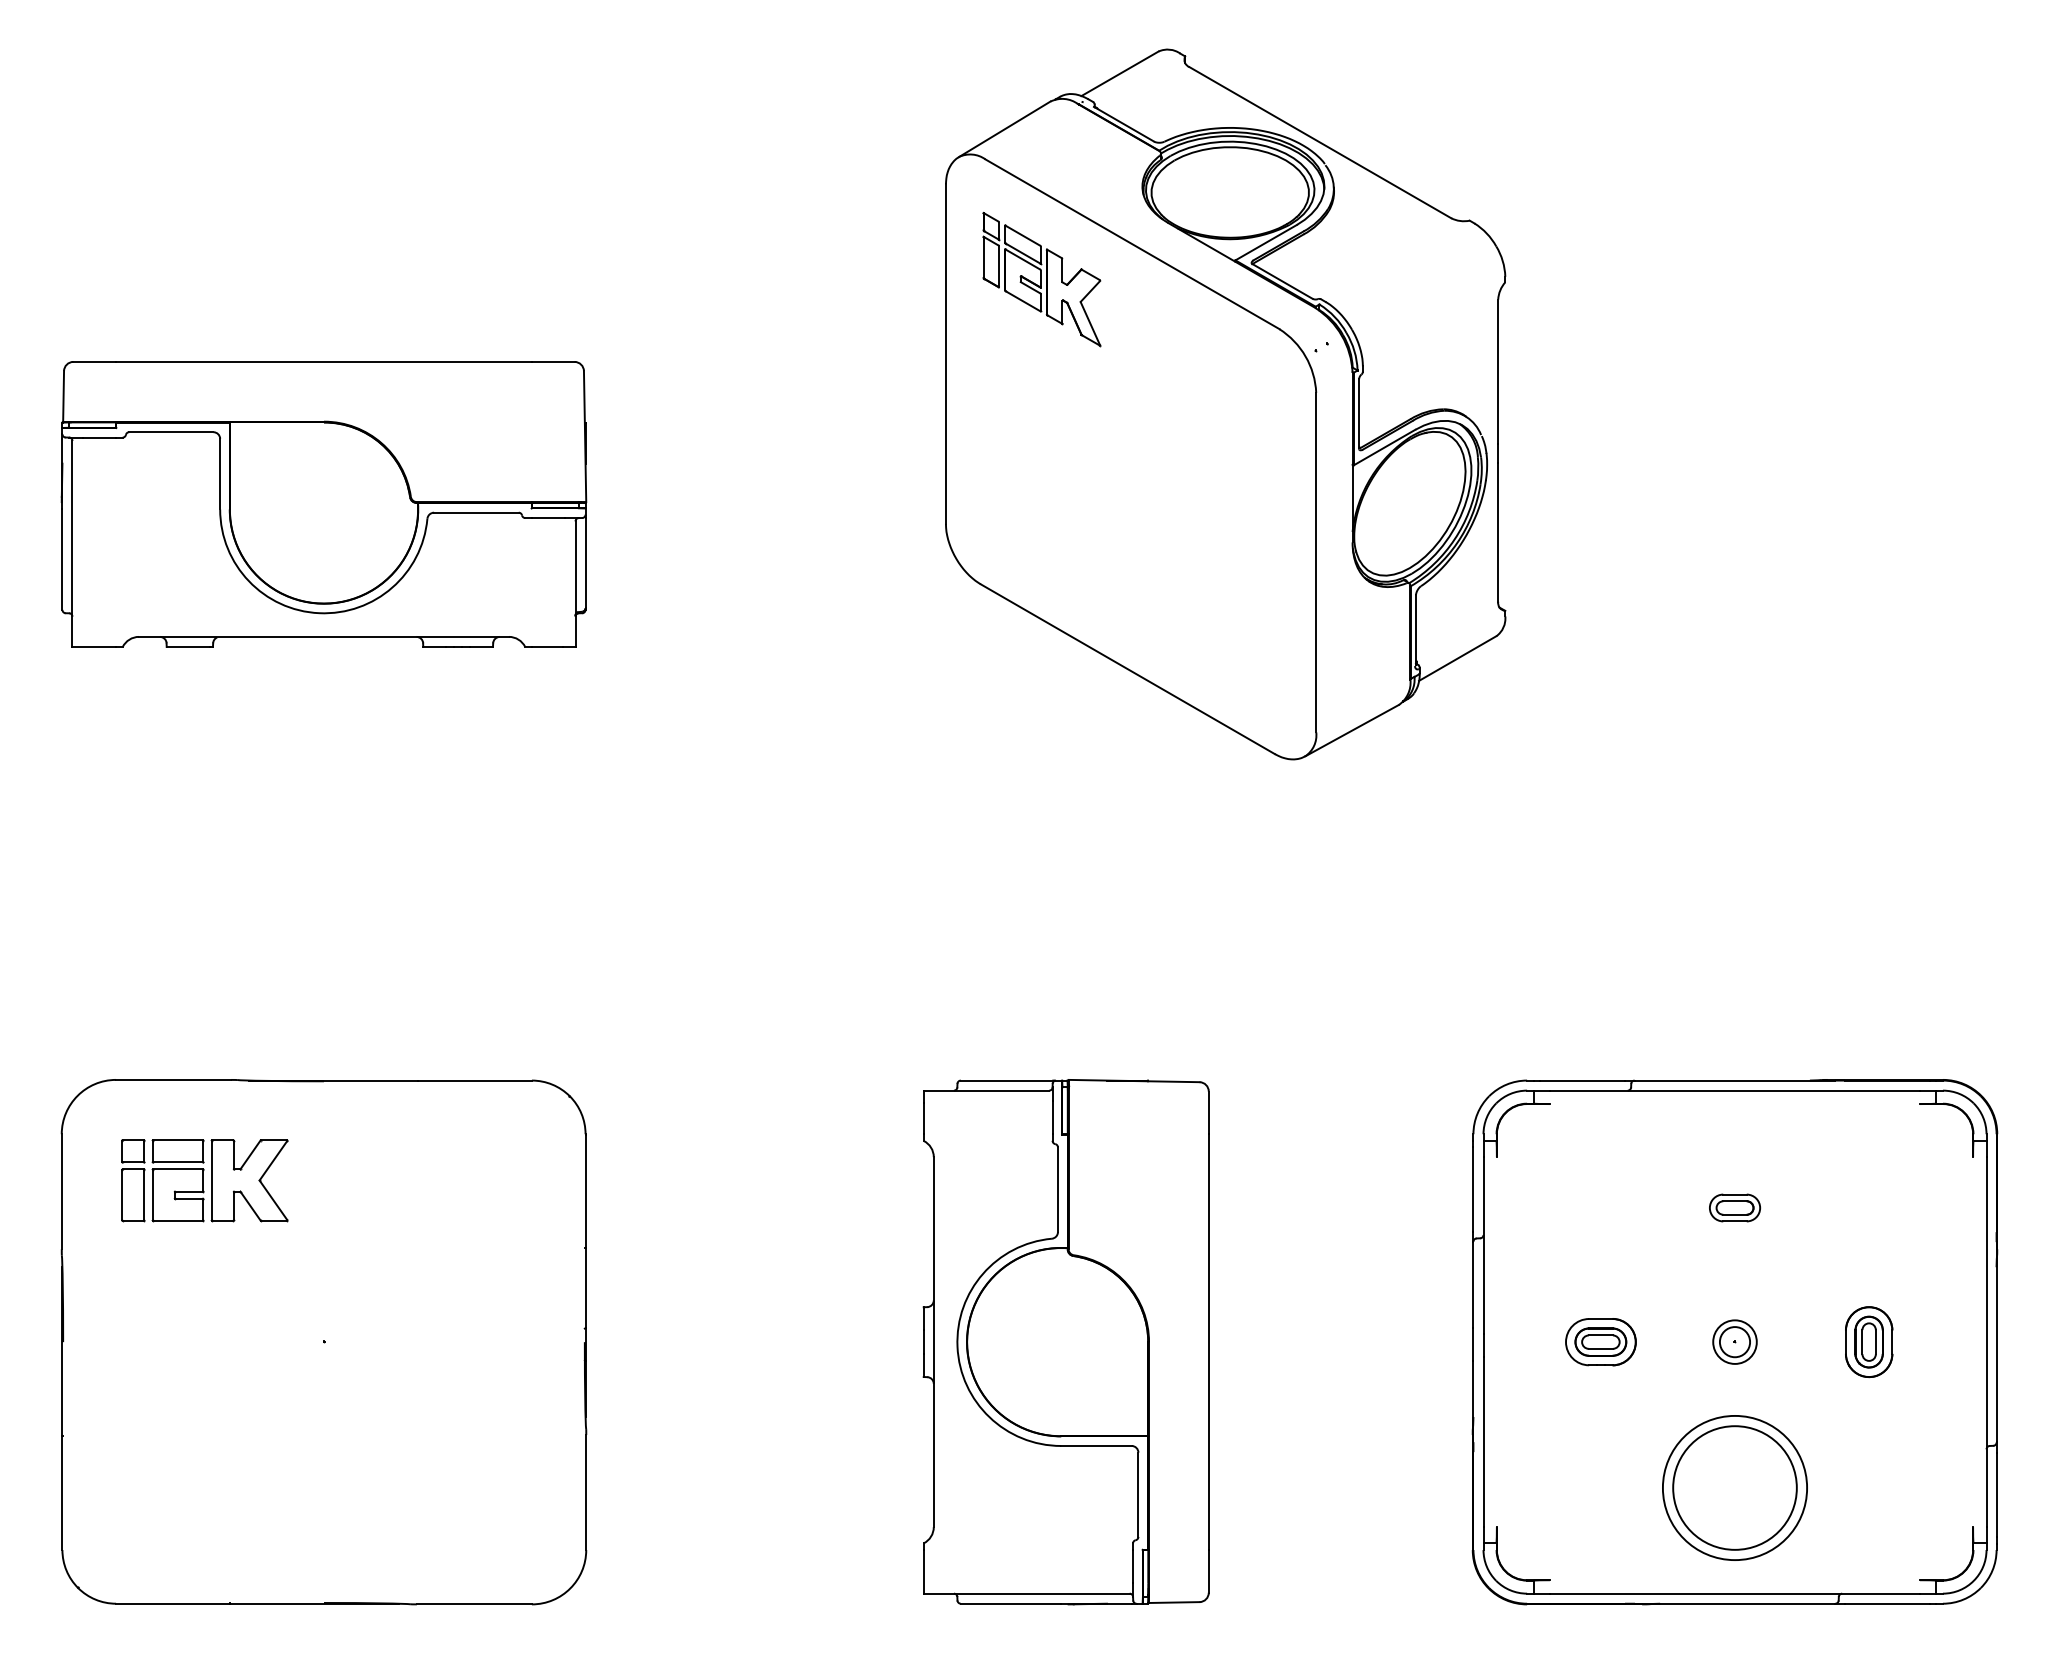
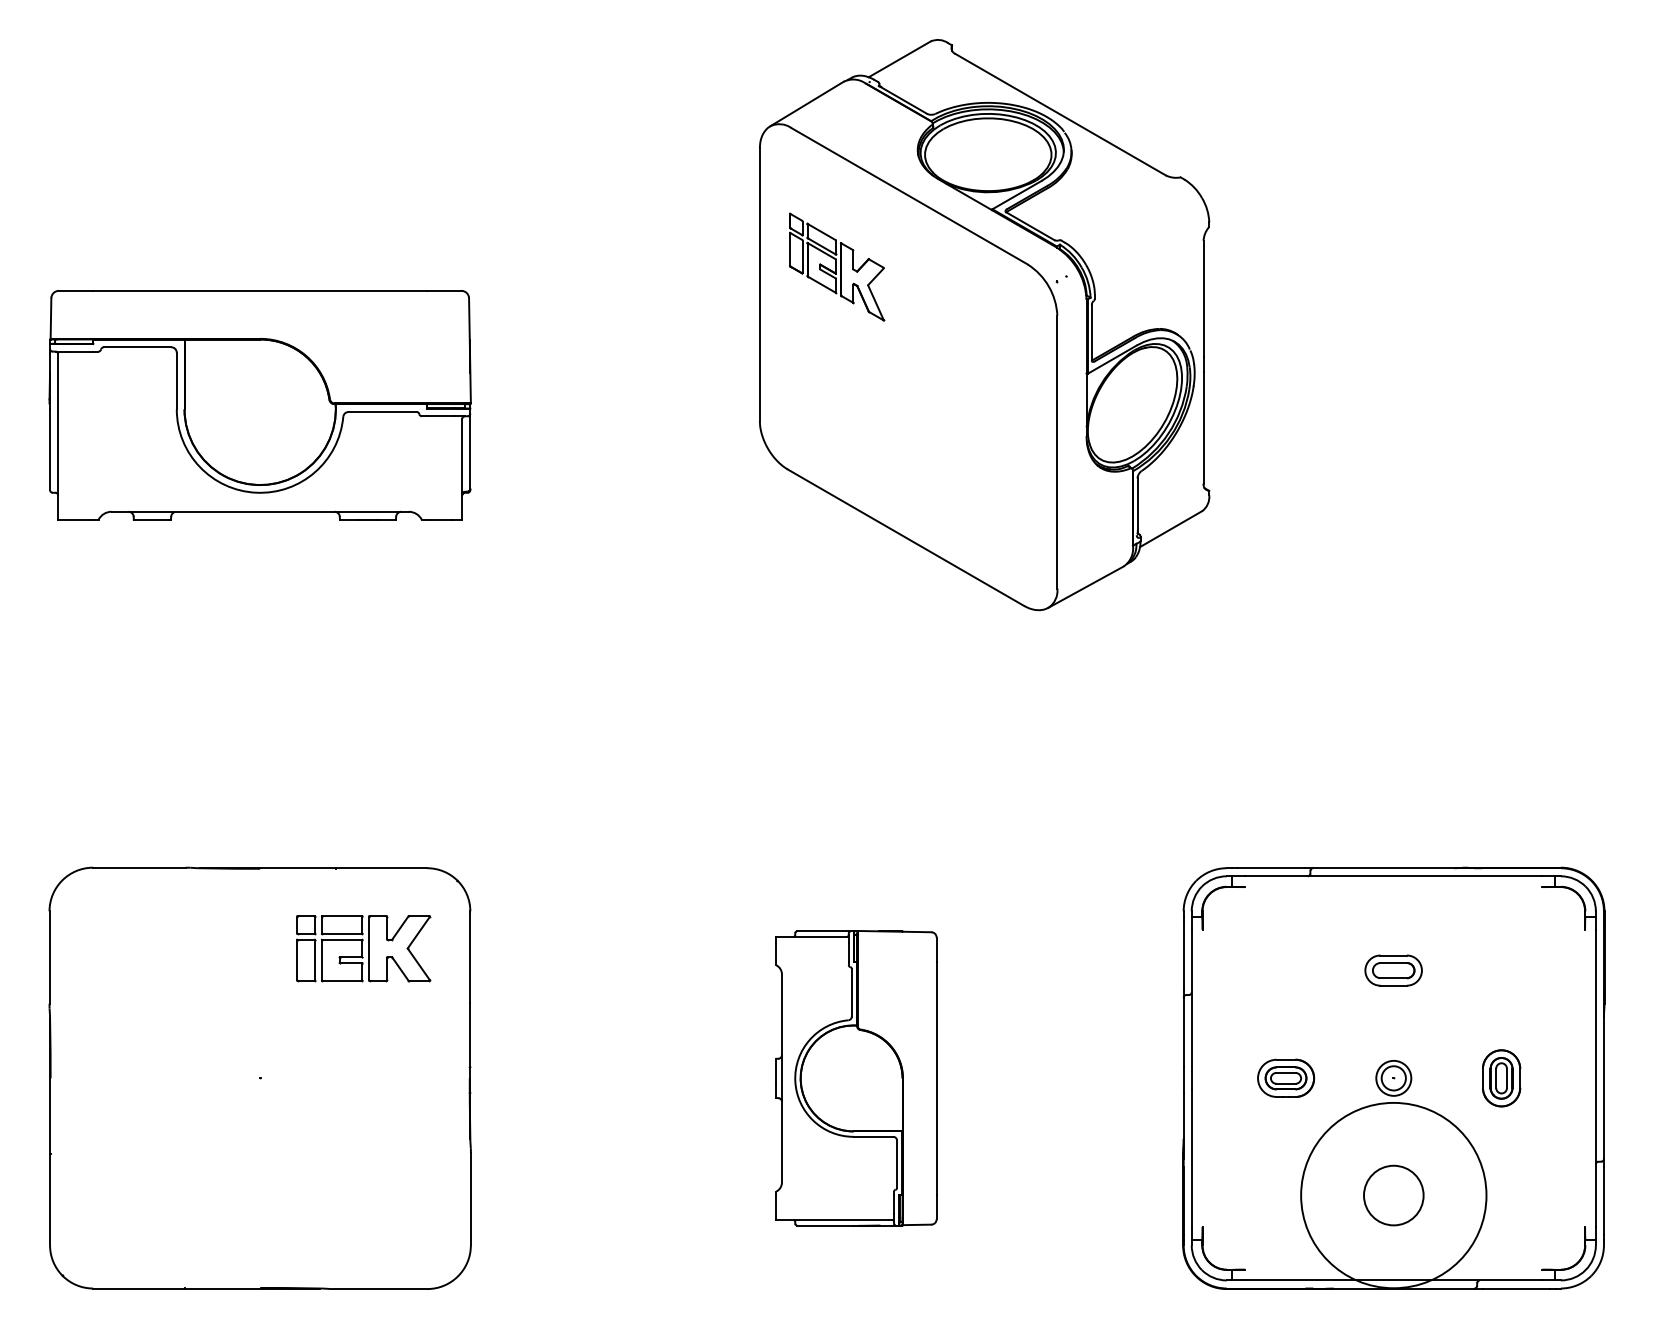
part: (1041, 279) -> (836, 267), moved
part: (204, 1180) -> (363, 948), moved
part: (1735, 1207) -> (1394, 970), size x1.4
part: (1065, 1342) -> (855, 1078), size x0.7
circle: (1734, 1487) -> (1393, 1195), size x0.6
circle: (1734, 1487) -> (1393, 1195), size x1.6

